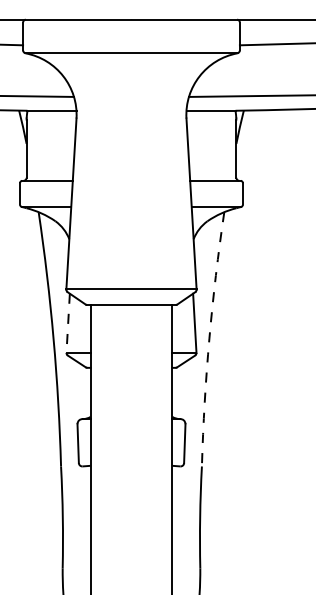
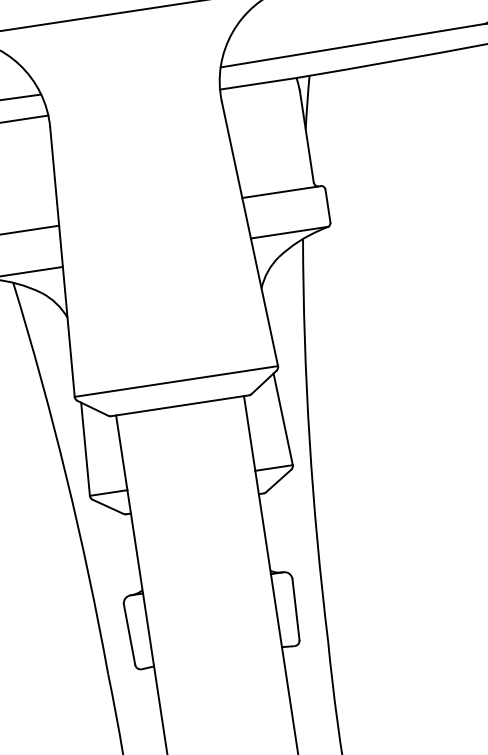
line: (68, 323) -> (86, 449), dashed -> solid
arc: (209, 338) -> (309, 439), dashed -> solid

